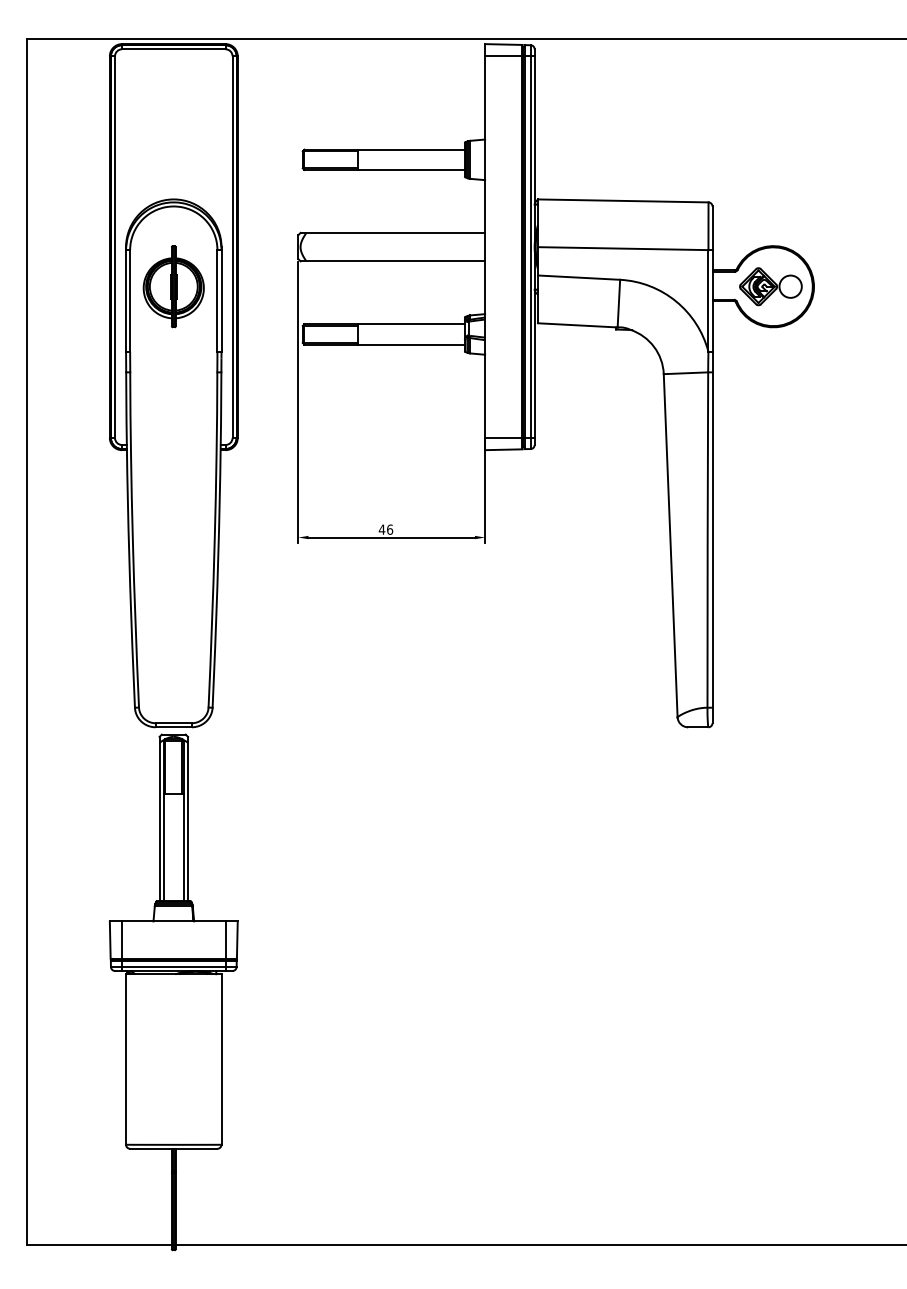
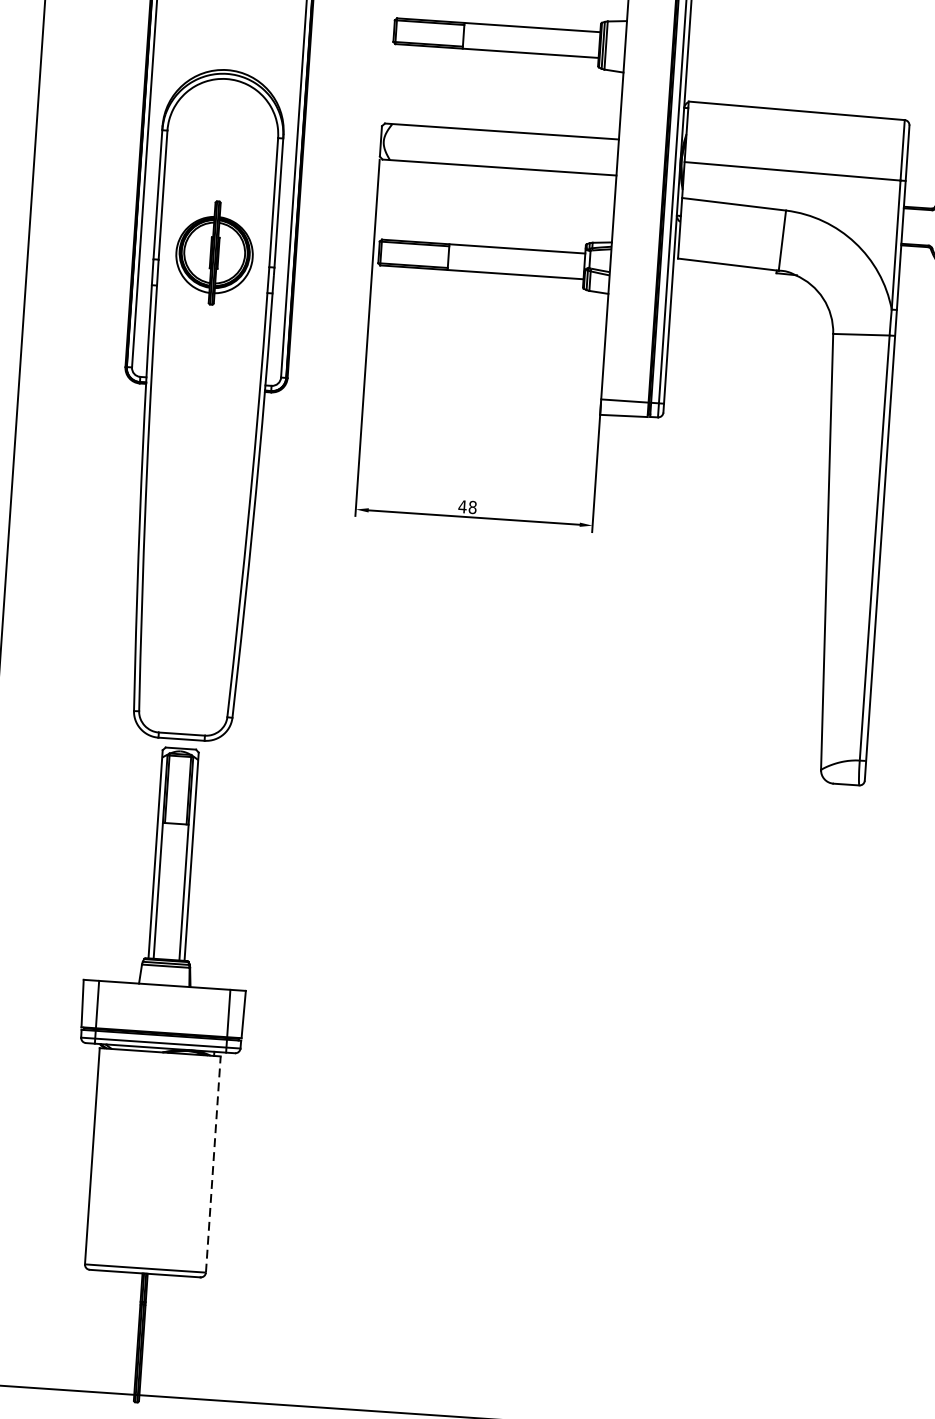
part: (173, 286) -> (214, 252), moved
text: (390, 529) -> (473, 507), 46 -> 48
line: (221, 1058) -> (213, 1163), solid -> dashed

